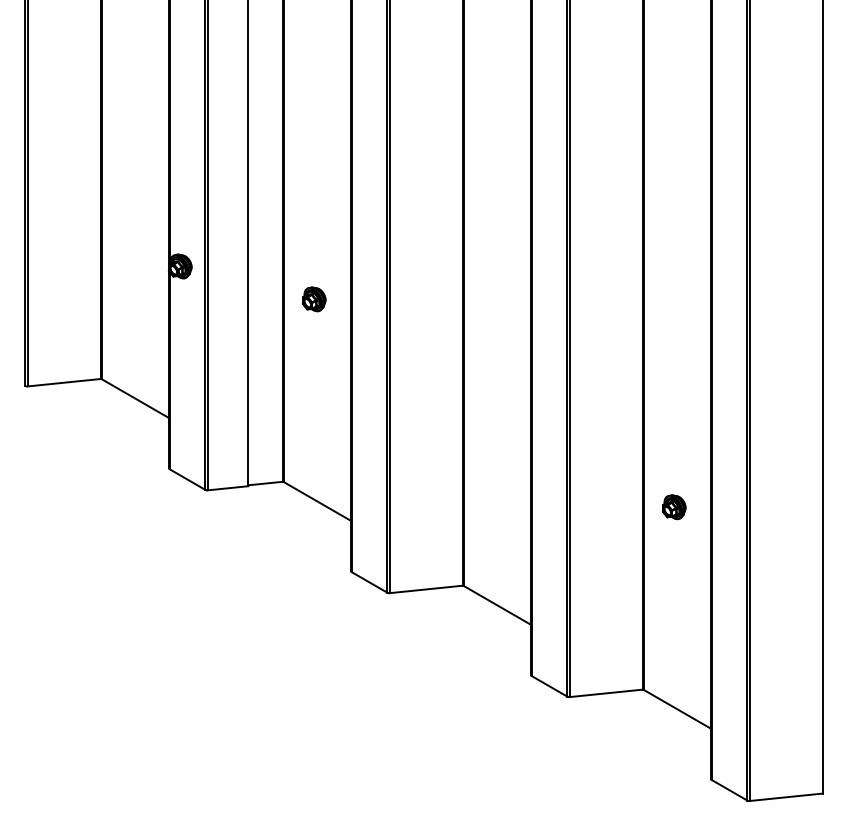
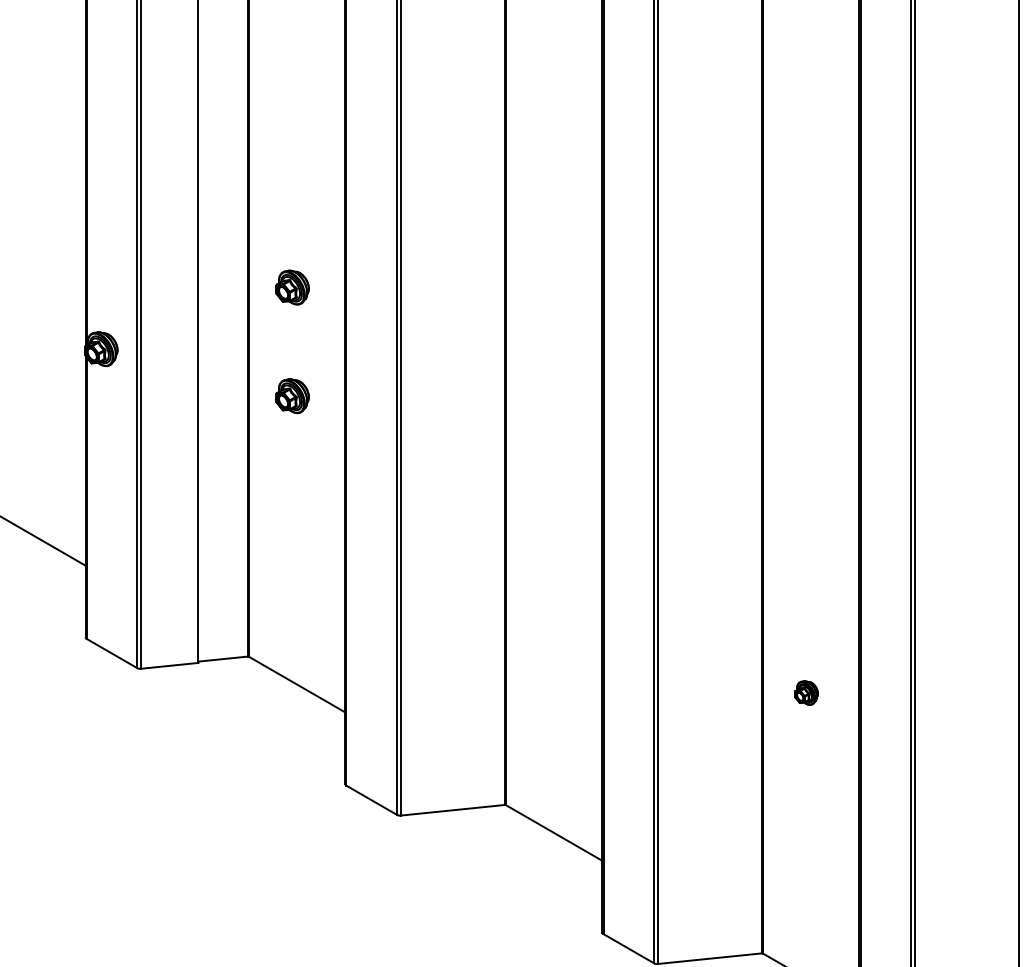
part: (313, 223) -> (291, 287), added
part: (673, 507) -> (805, 693), size x0.7

